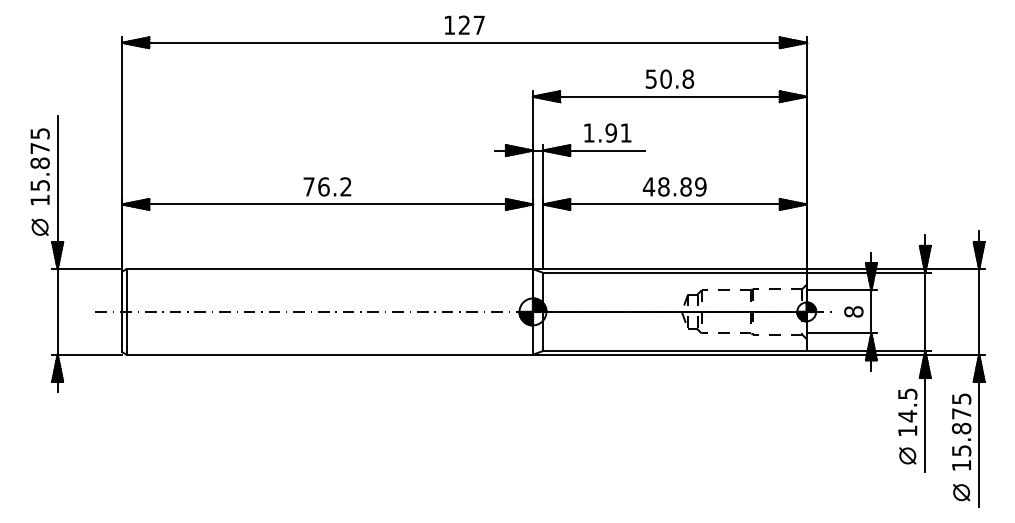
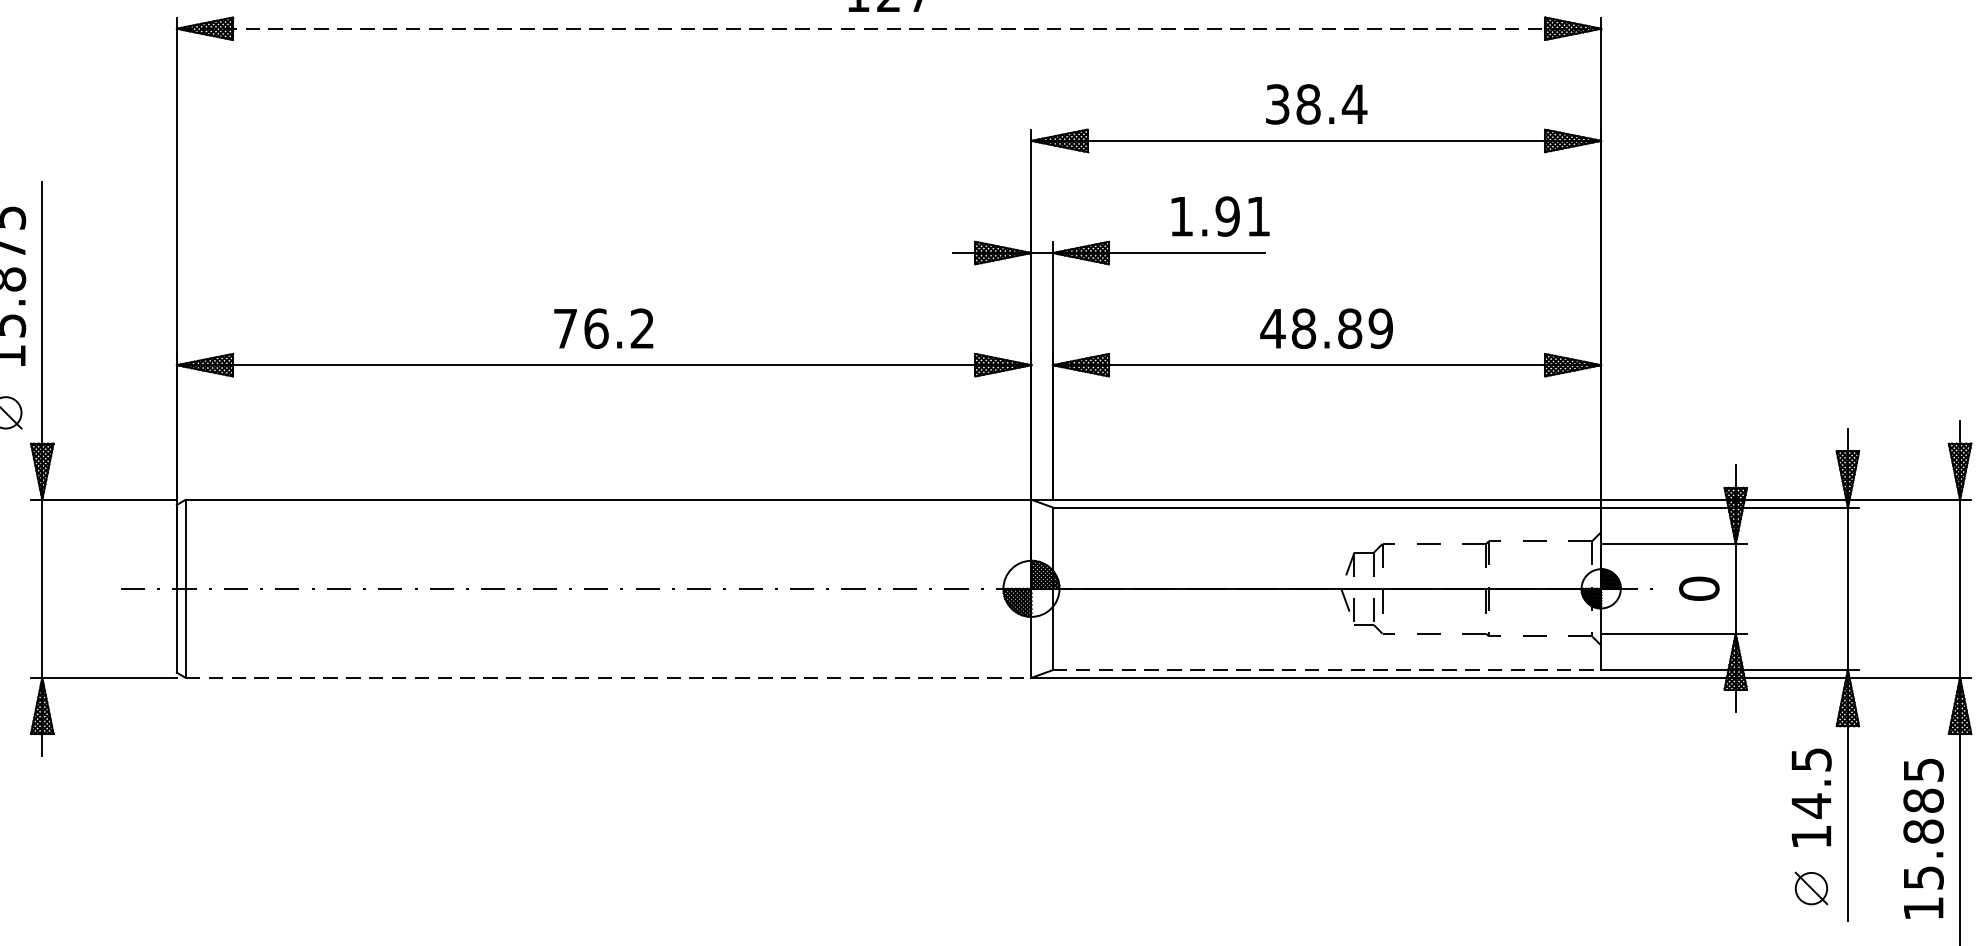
line: (465, 42) -> (891, 28), solid -> dashed
text: (670, 78) -> (1317, 103), 50.8 -> 38.4
text: (607, 132) -> (1219, 215), moved
text: (853, 311) -> (1698, 587), 8 -> 0
line: (674, 350) -> (1326, 669), solid -> dashed
line: (330, 354) -> (610, 677), solid -> dashed
text: (961, 413) -> (1923, 800), 15.875 -> 15.885

